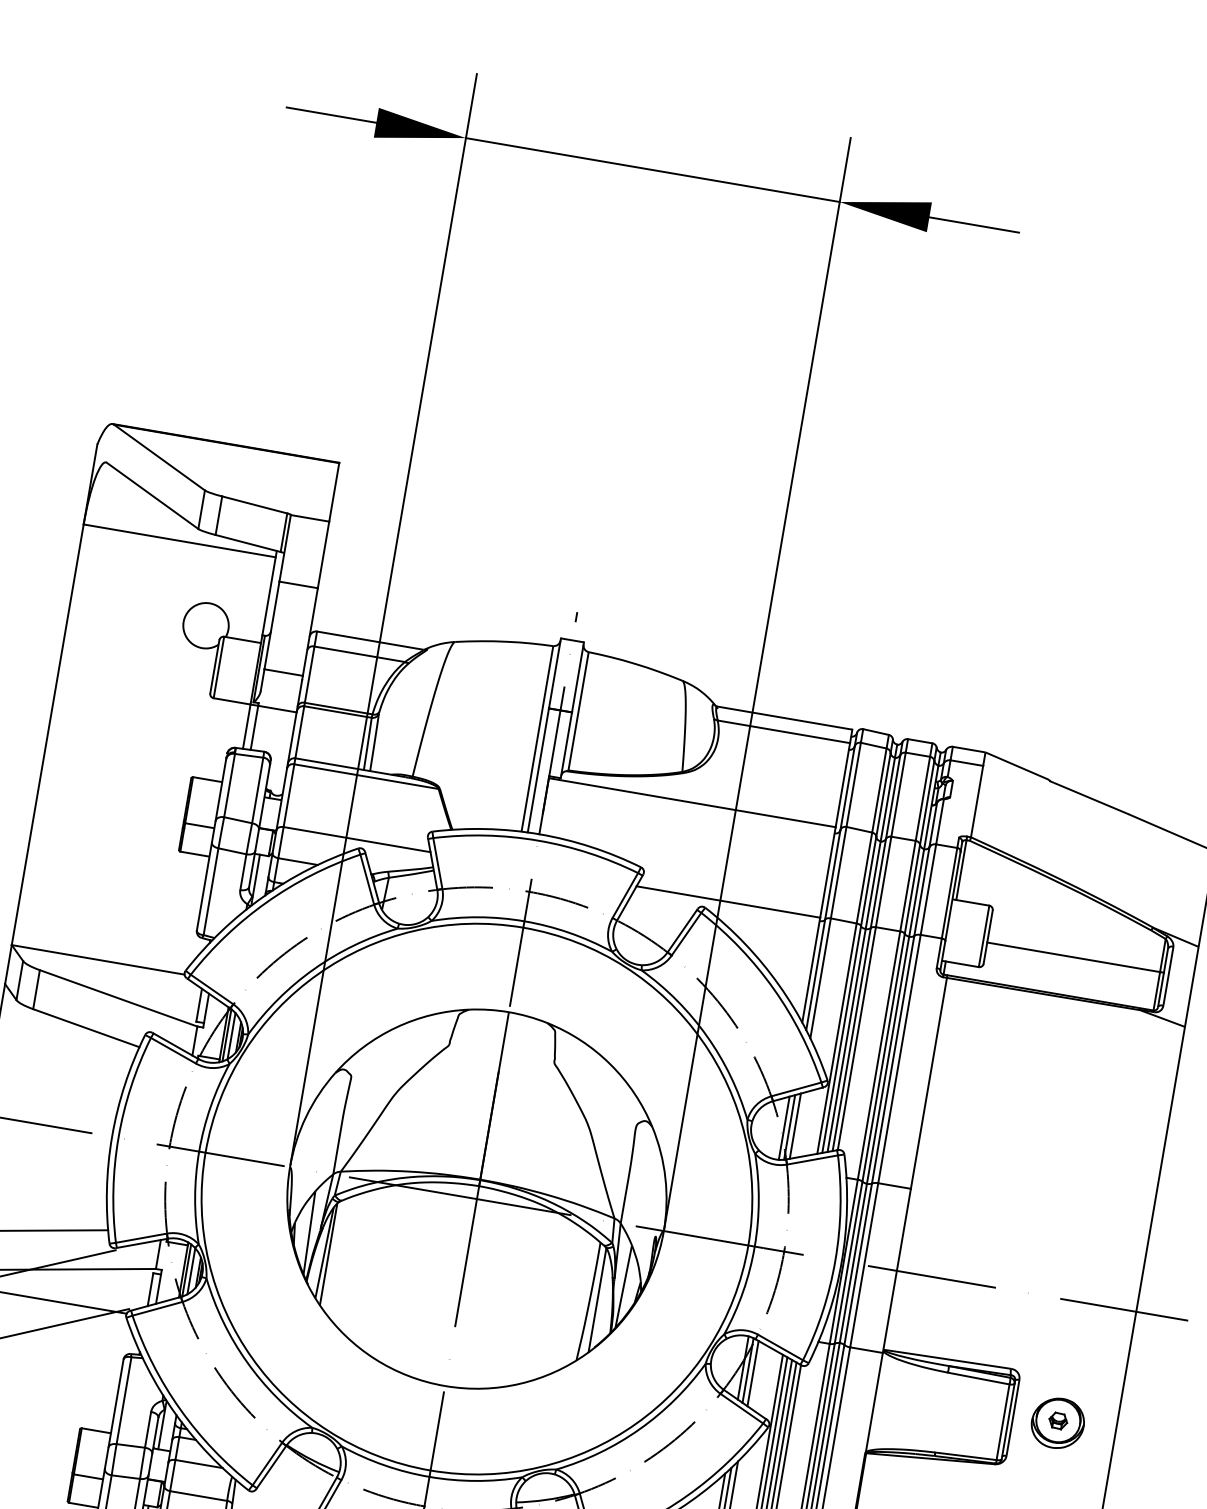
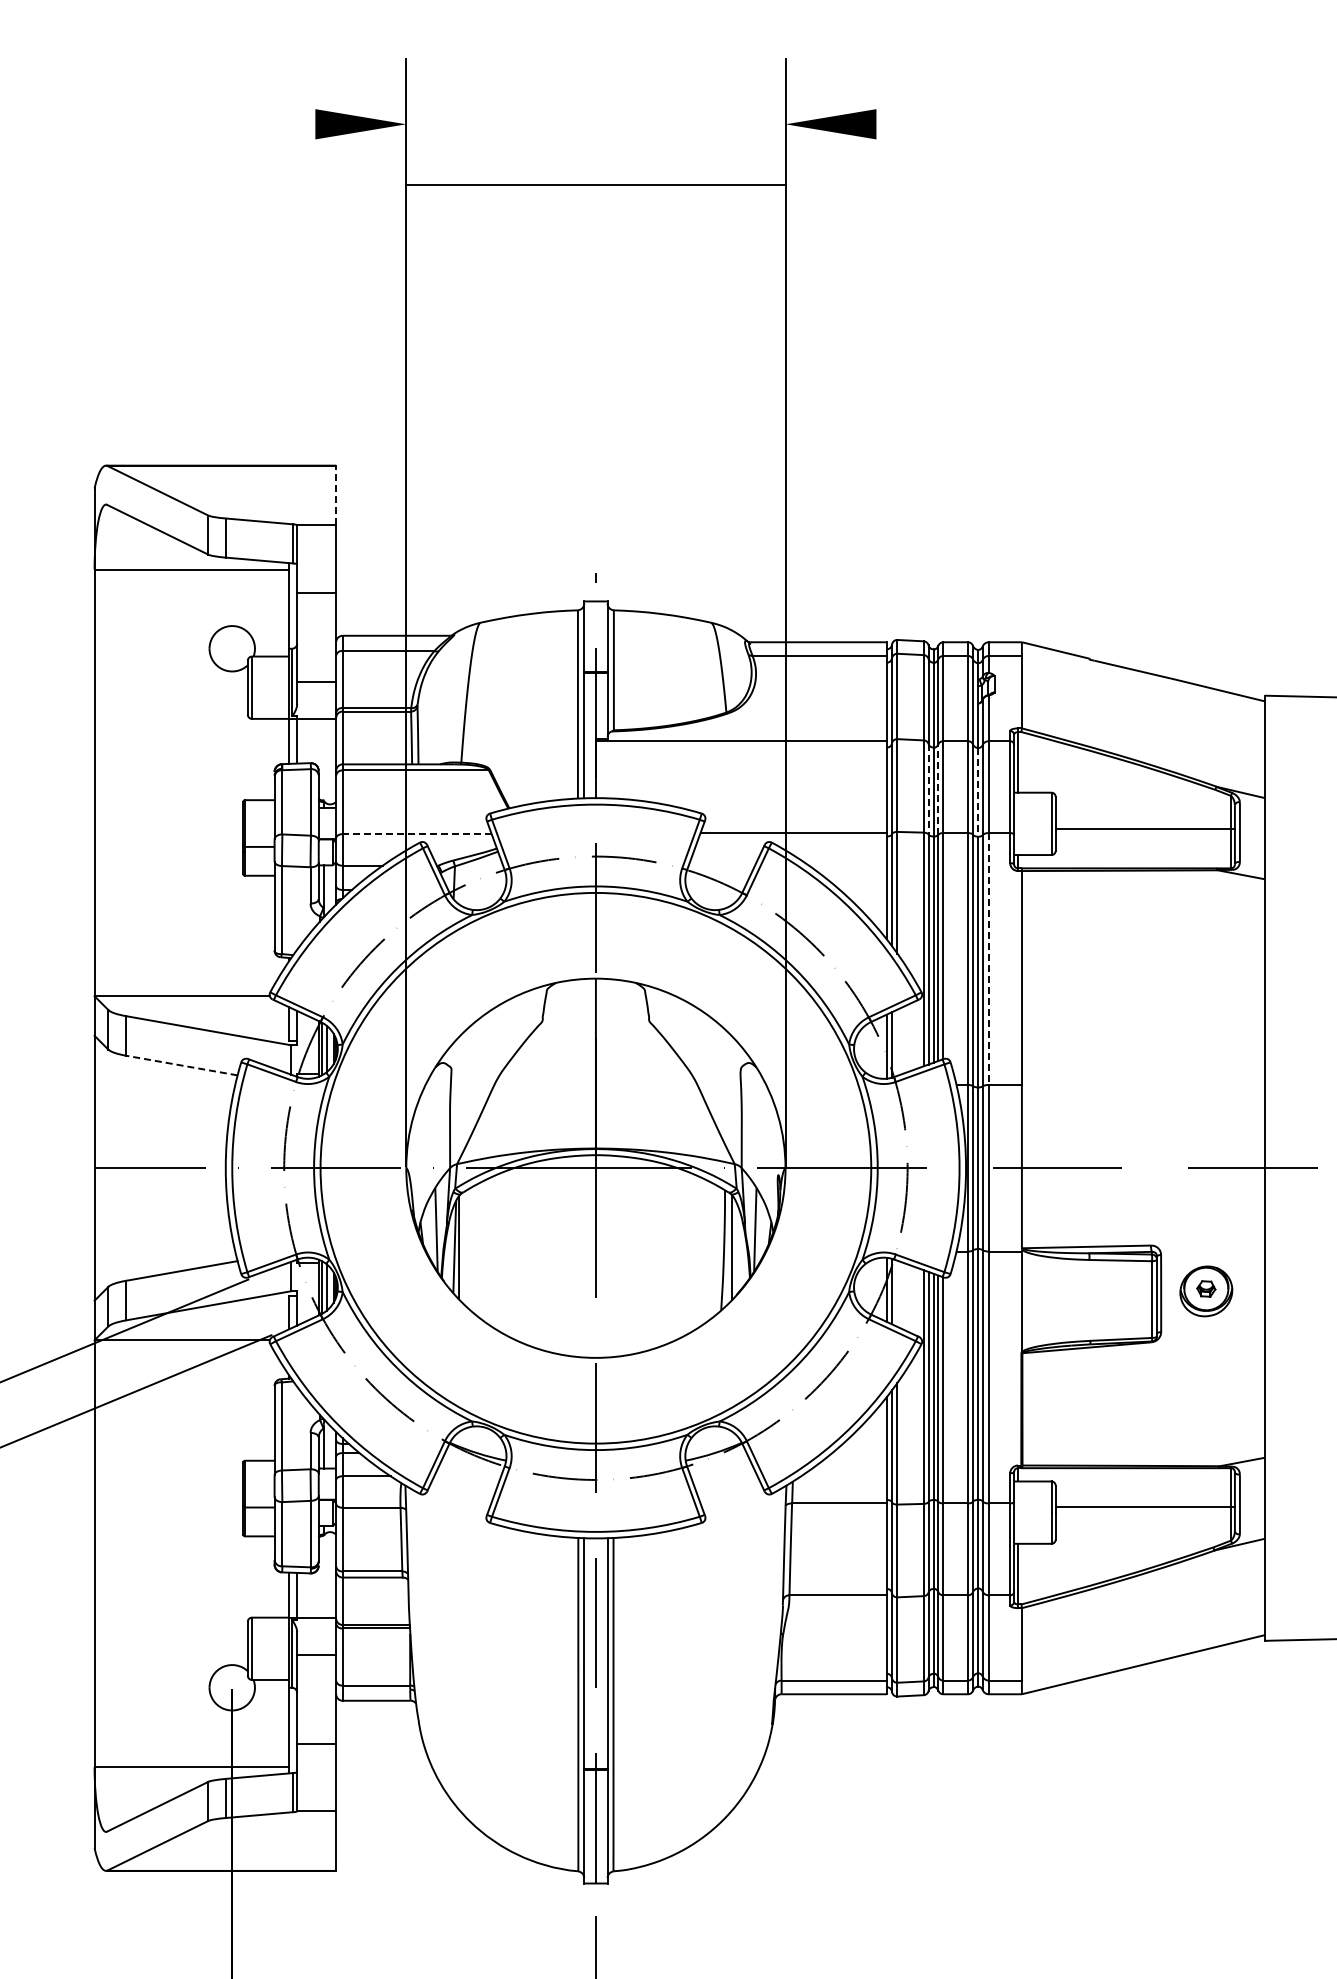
line: (331, 115) -> (269, 124), removed
line: (652, 170) -> (595, 185), moved
line: (973, 225) -> (921, 124), removed
line: (334, 492) -> (336, 495), solid -> dashed
line: (357, 840) -> (417, 834), solid -> dashed
line: (868, 881) -> (928, 789), solid -> dashed
line: (878, 883) -> (938, 789), solid -> dashed
line: (916, 893) -> (977, 792), solid -> dashed
line: (85, 1027) -> (181, 1065), solid -> dashed
line: (899, 1059) -> (988, 959), solid -> dashed
line: (795, 1125) -> (897, 1042), removed
line: (753, 1373) -> (897, 1293), removed

